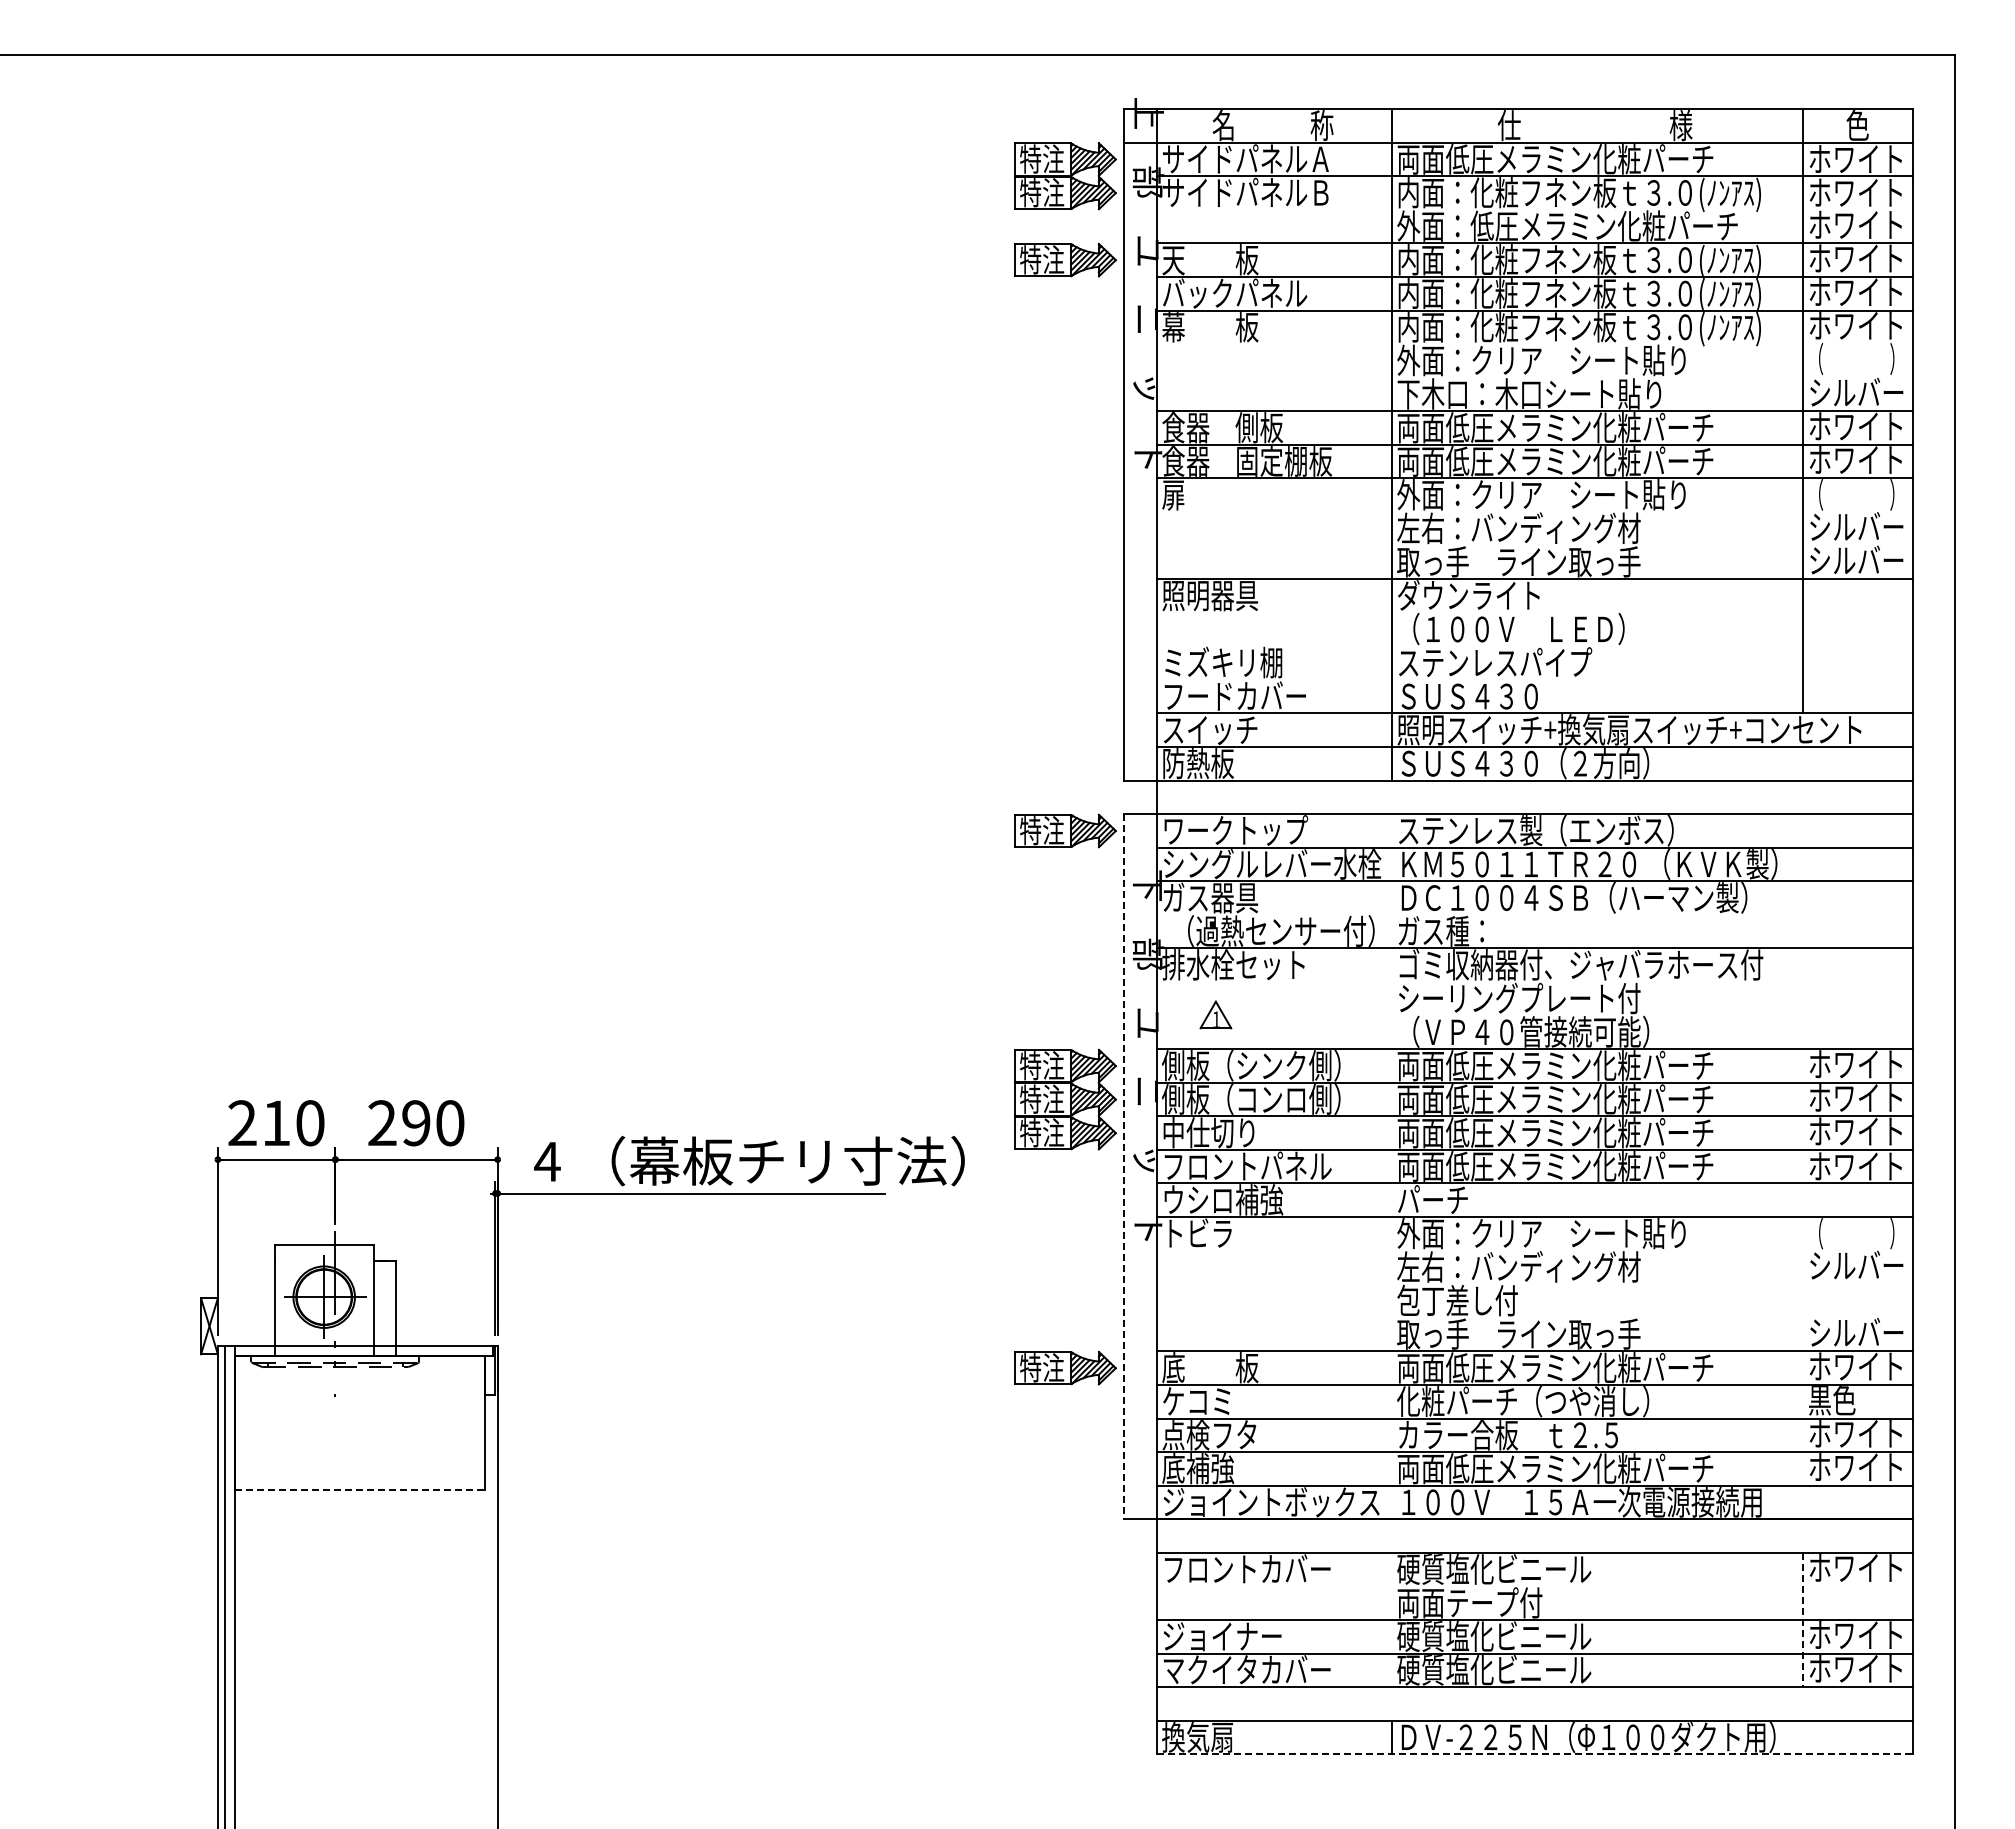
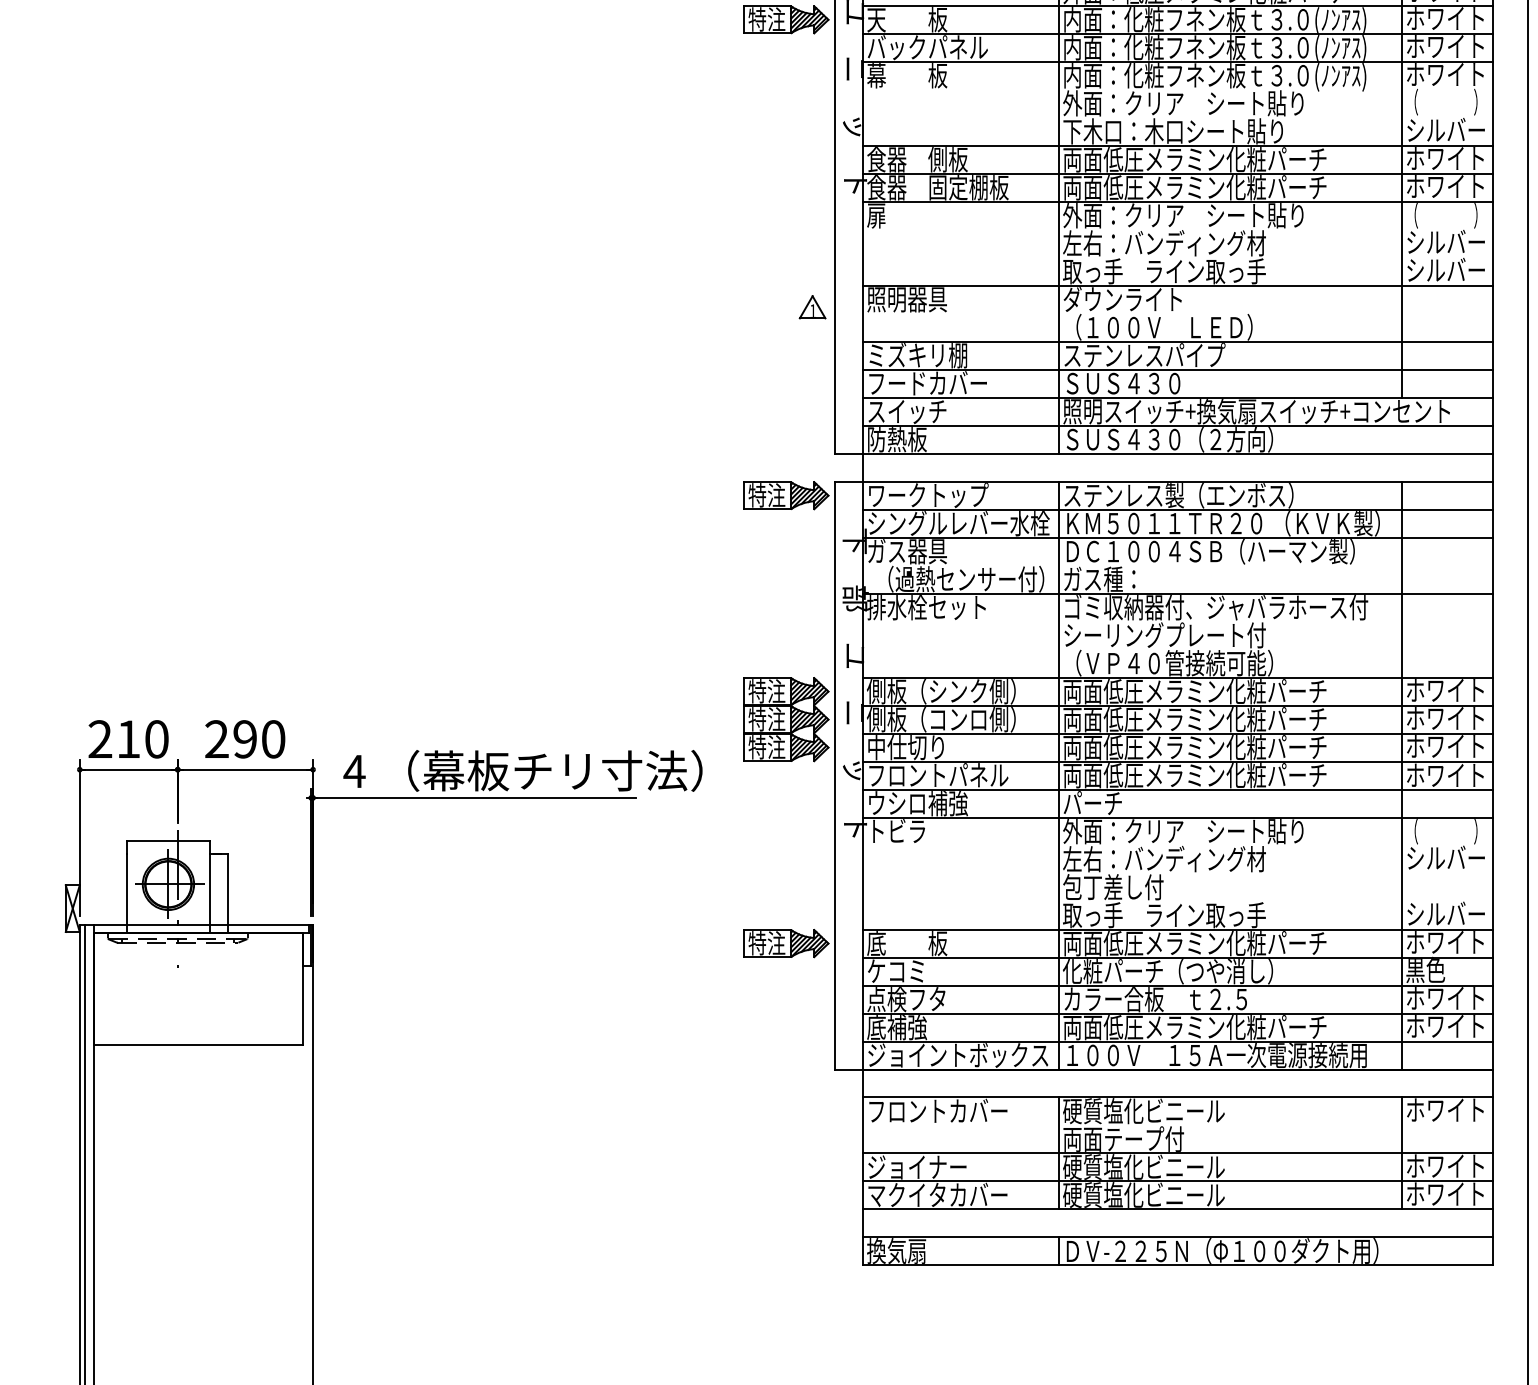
line: (1534, 646) -> (1177, 341), added
line: (1534, 679) -> (1177, 369), added
part: (1215, 1014) -> (812, 306), moved
line: (1123, 1166) -> (834, 775), dashed -> solid
line: (1392, 1166) -> (1059, 775), added
line: (1803, 1166) -> (1401, 775), added
line: (360, 1490) -> (198, 1045), dashed -> solid
line: (1392, 1619) -> (1059, 1153), added
line: (1803, 1620) -> (1401, 1153), dashed -> solid
line: (1534, 1754) -> (1177, 1265), dashed -> solid

